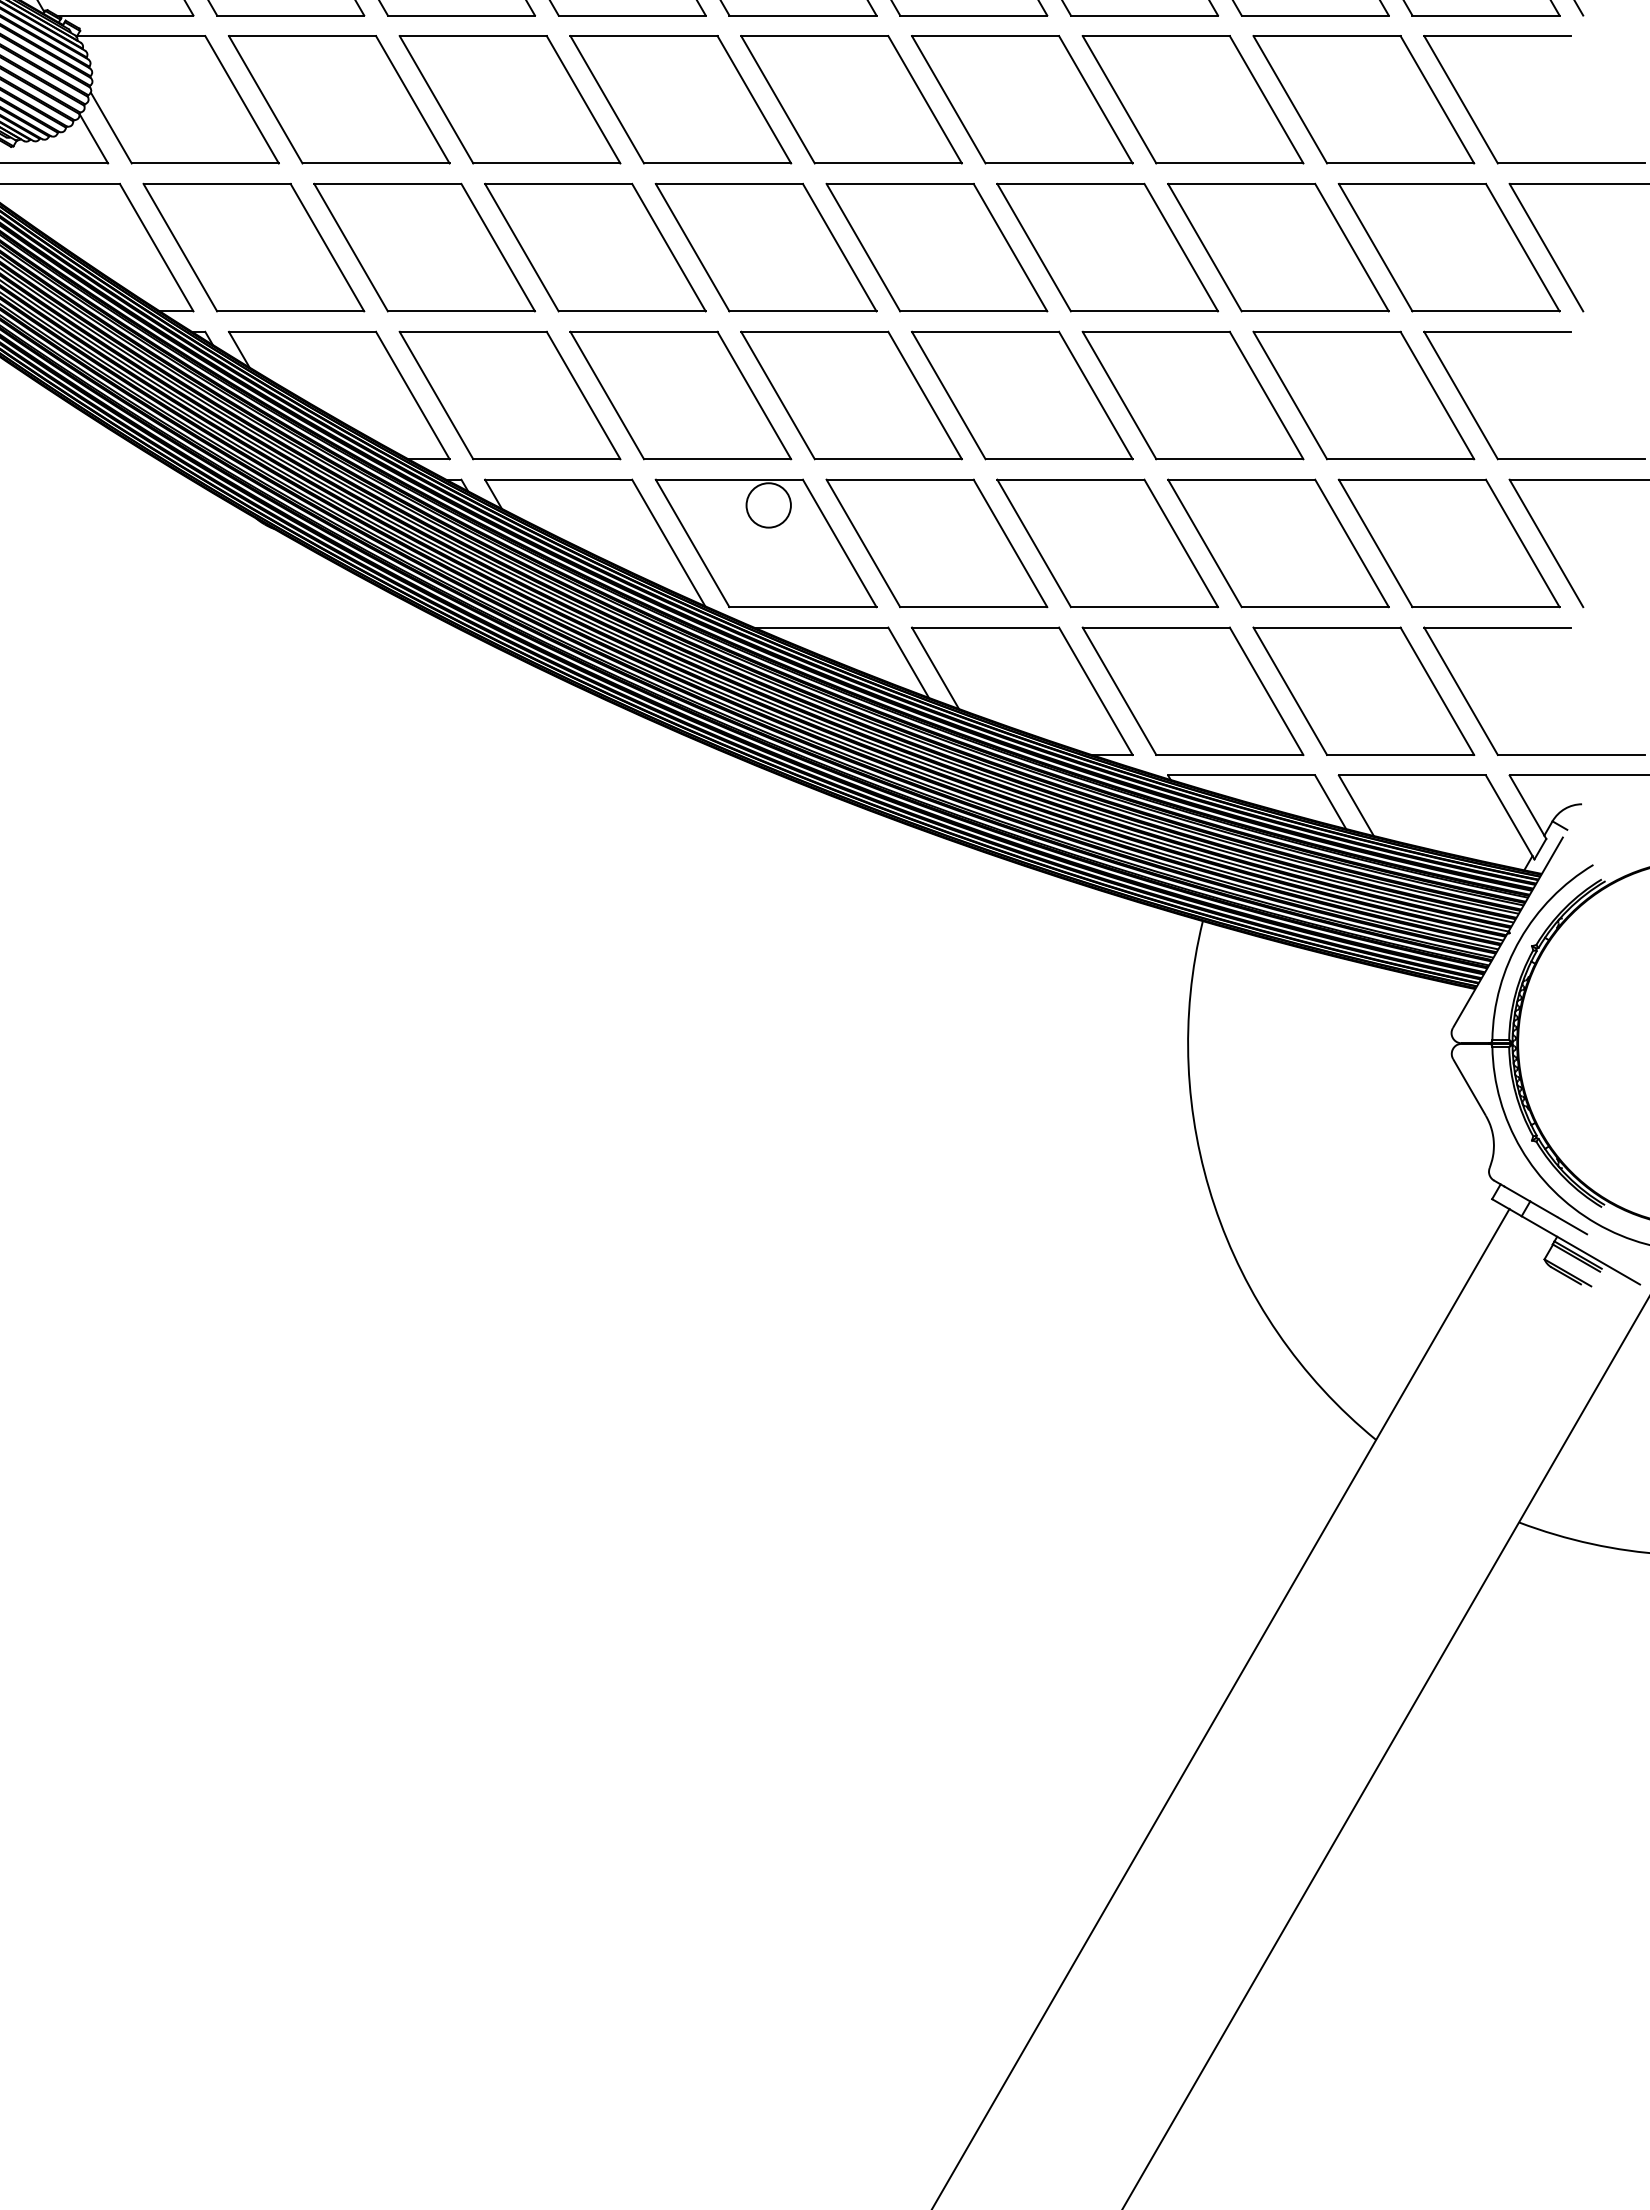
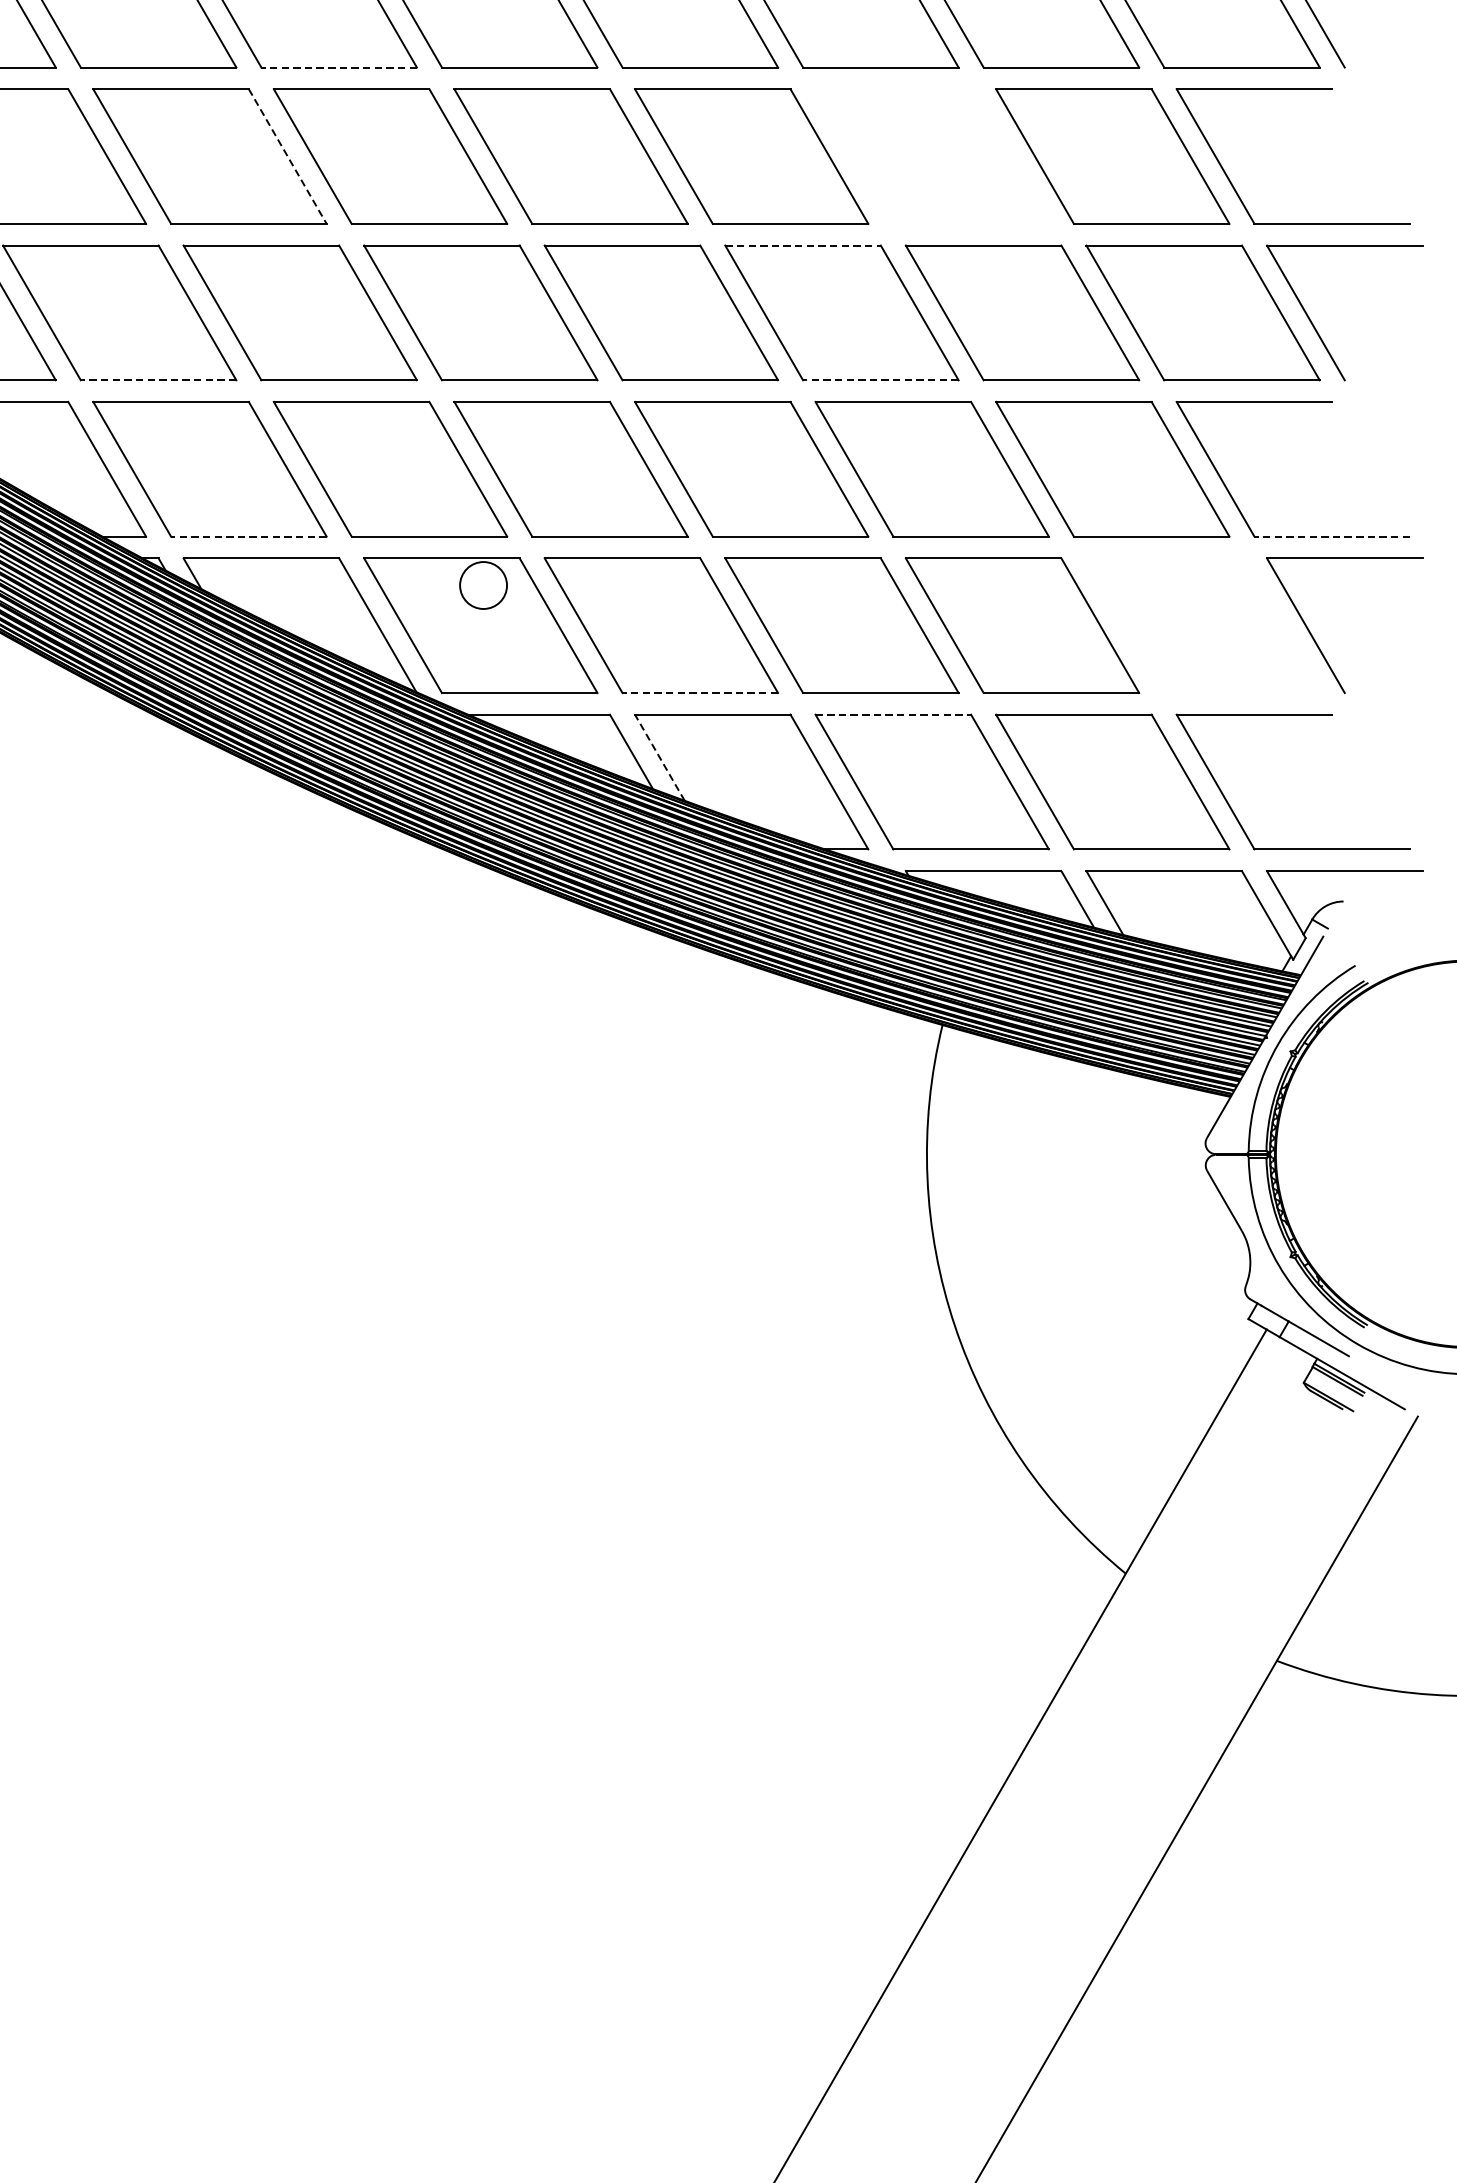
line: (632, 15) -> (339, 67), solid -> dashed
line: (583, 99) -> (287, 156), solid -> dashed
part: (1192, 99) -> (931, 156), removed
line: (1070, 183) -> (802, 245), solid -> dashed
line: (461, 311) -> (158, 380), solid -> dashed
line: (1144, 311) -> (880, 380), solid -> dashed
line: (546, 459) -> (248, 536), solid -> dashed
line: (1571, 459) -> (1332, 536), solid -> dashed
part: (1448, 543) -> (1202, 625), removed
line: (973, 607) -> (700, 693), solid -> dashed
line: (1156, 627) -> (893, 714), solid -> dashed
line: (935, 667) -> (659, 756), solid -> dashed

